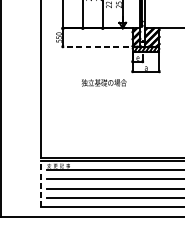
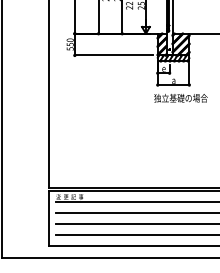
line: (95, 46) -> (113, 55), dashed -> solid
text: (103, 82) -> (180, 98), moved
line: (41, 184) -> (49, 218), dashed -> solid

